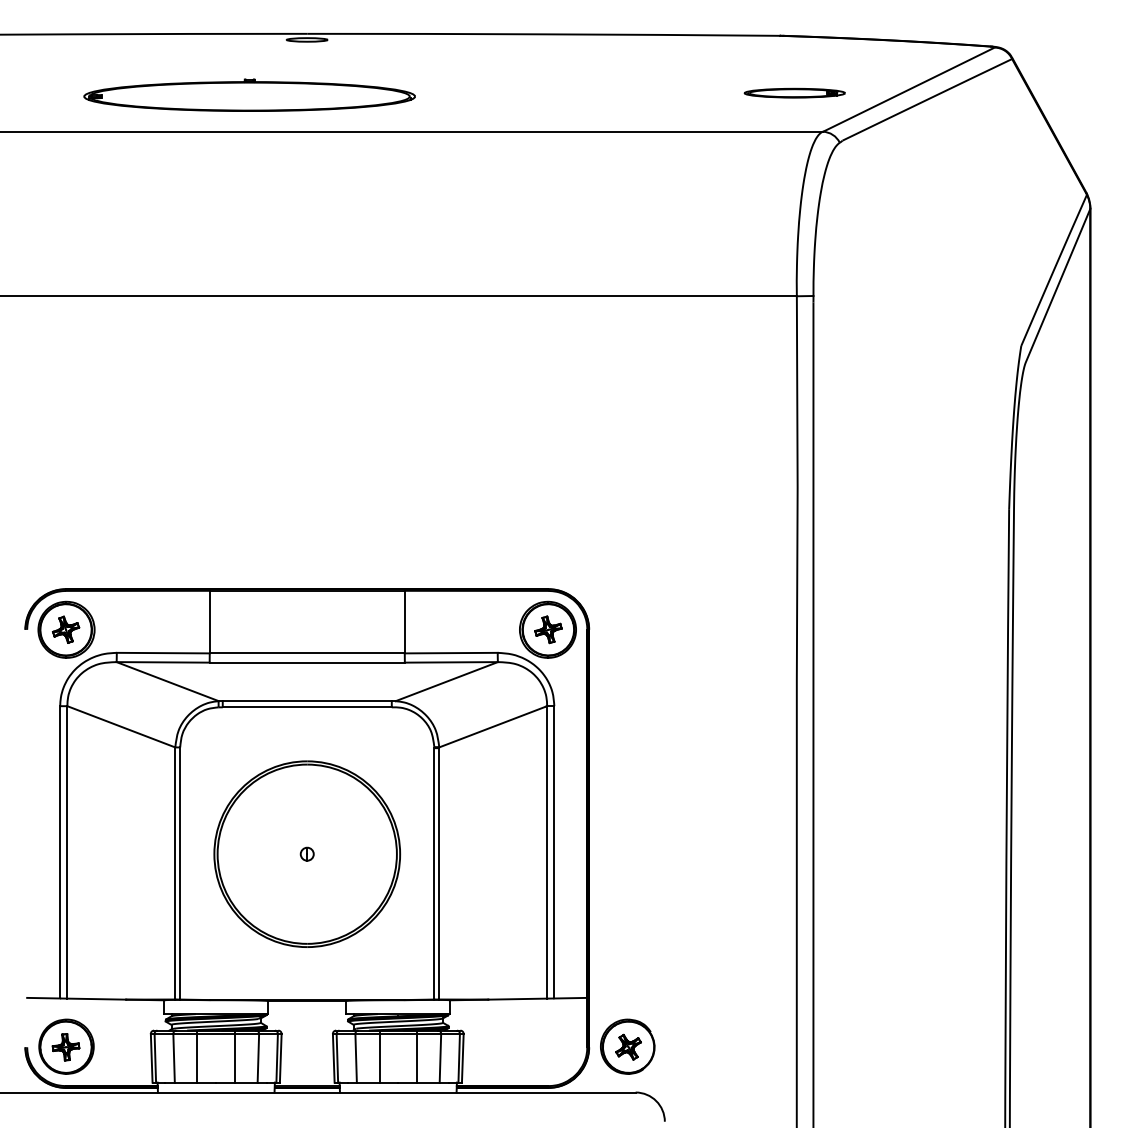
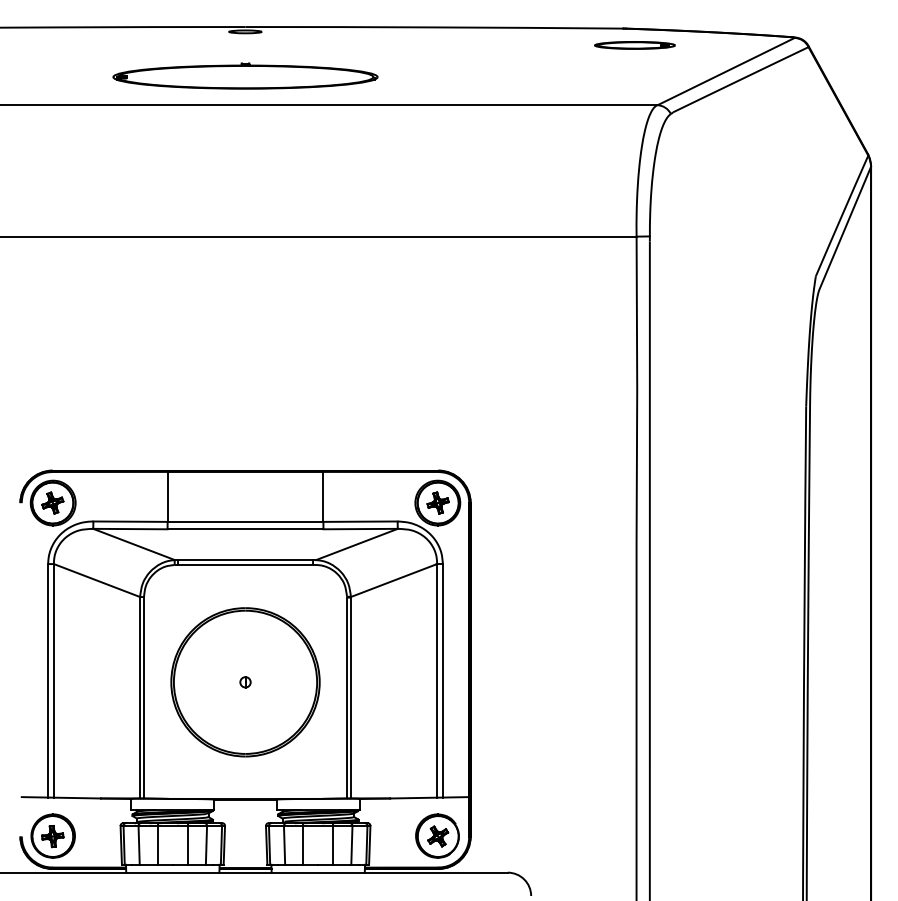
part: (794, 93) -> (634, 45), moved
part: (249, 94) -> (245, 75), moved
part: (627, 1045) -> (437, 835), moved

